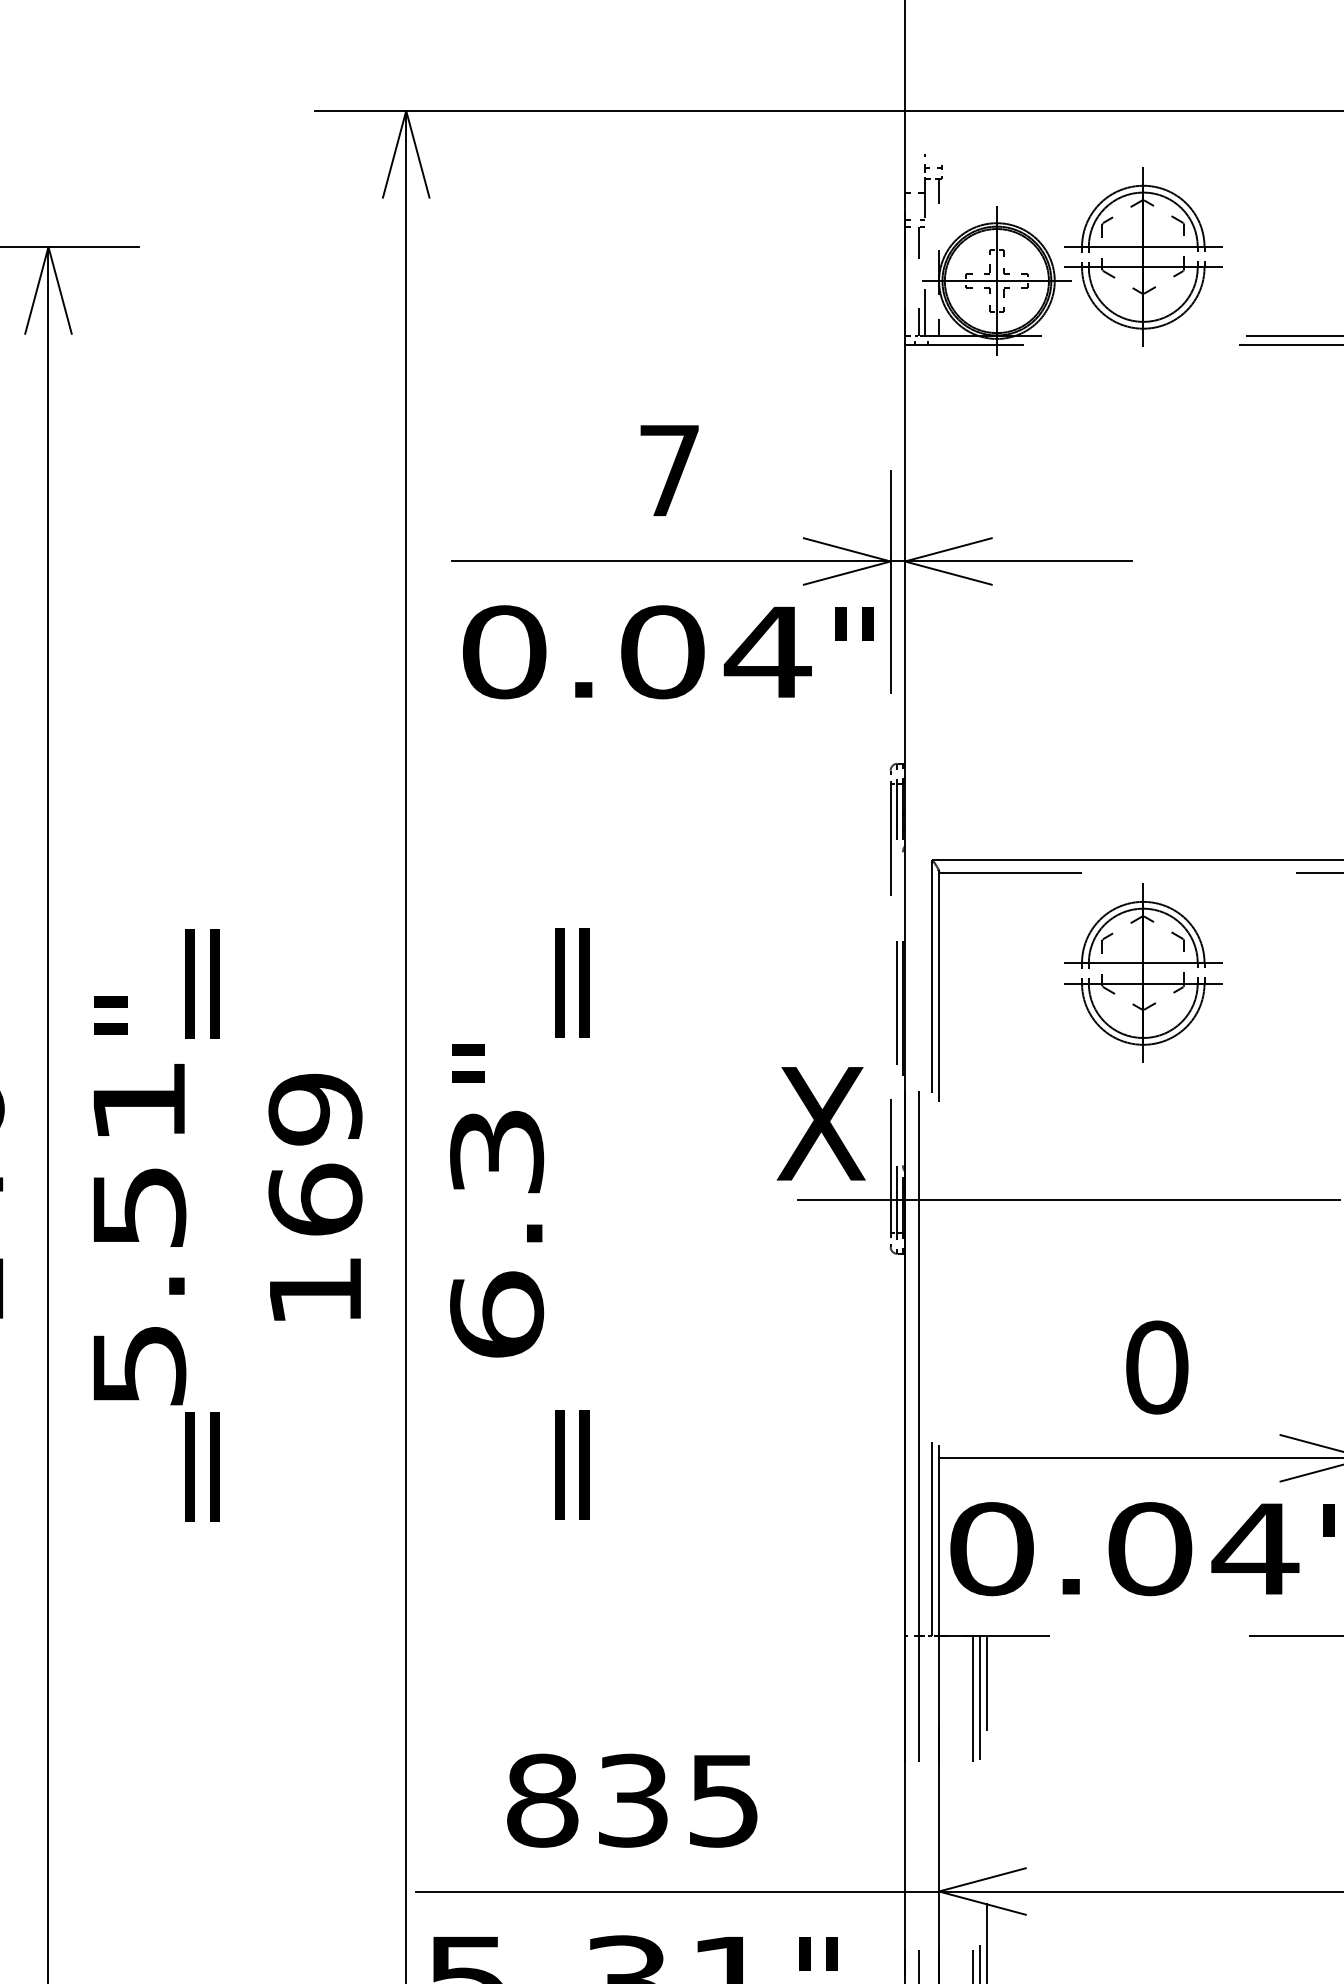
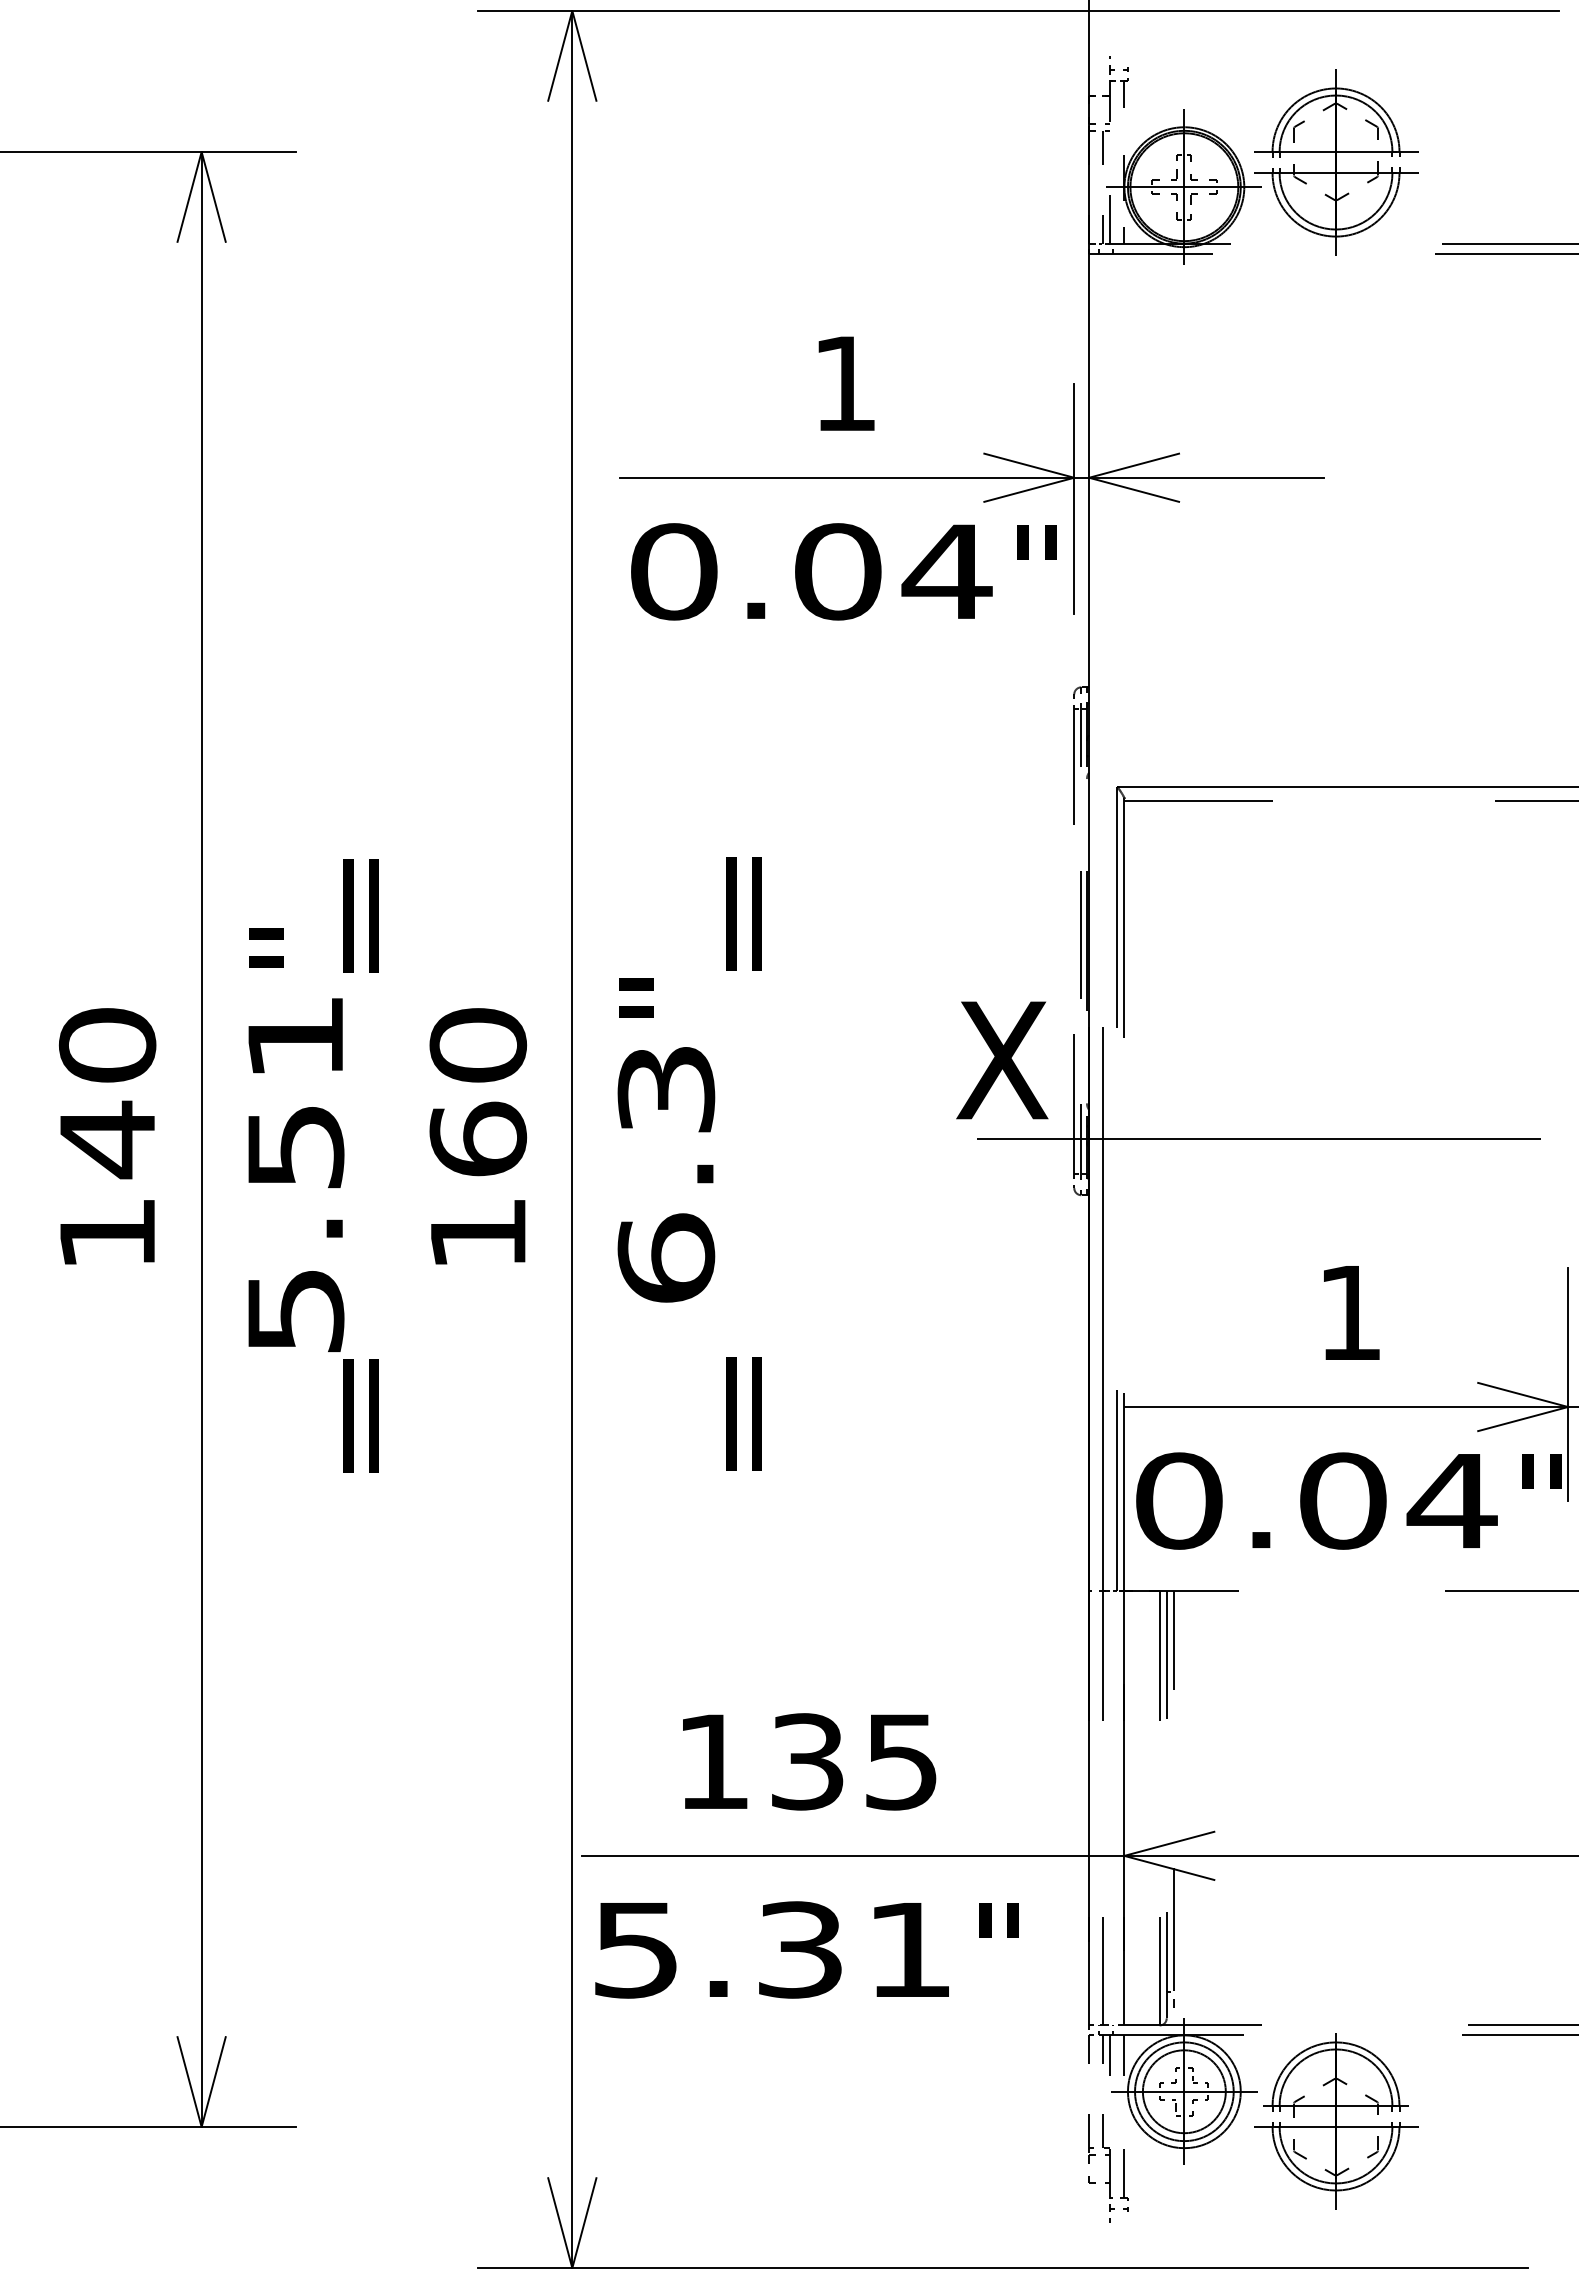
text: (669, 470) -> (845, 383), 7 -> 1
part: (1143, 973) -> (1336, 904), removed
text: (315, 1109) -> (478, 1045), 169 -> 160
text: (1157, 1367) -> (1350, 1312), 0 -> 1
text: (542, 1800) -> (713, 1761), 835 -> 135

